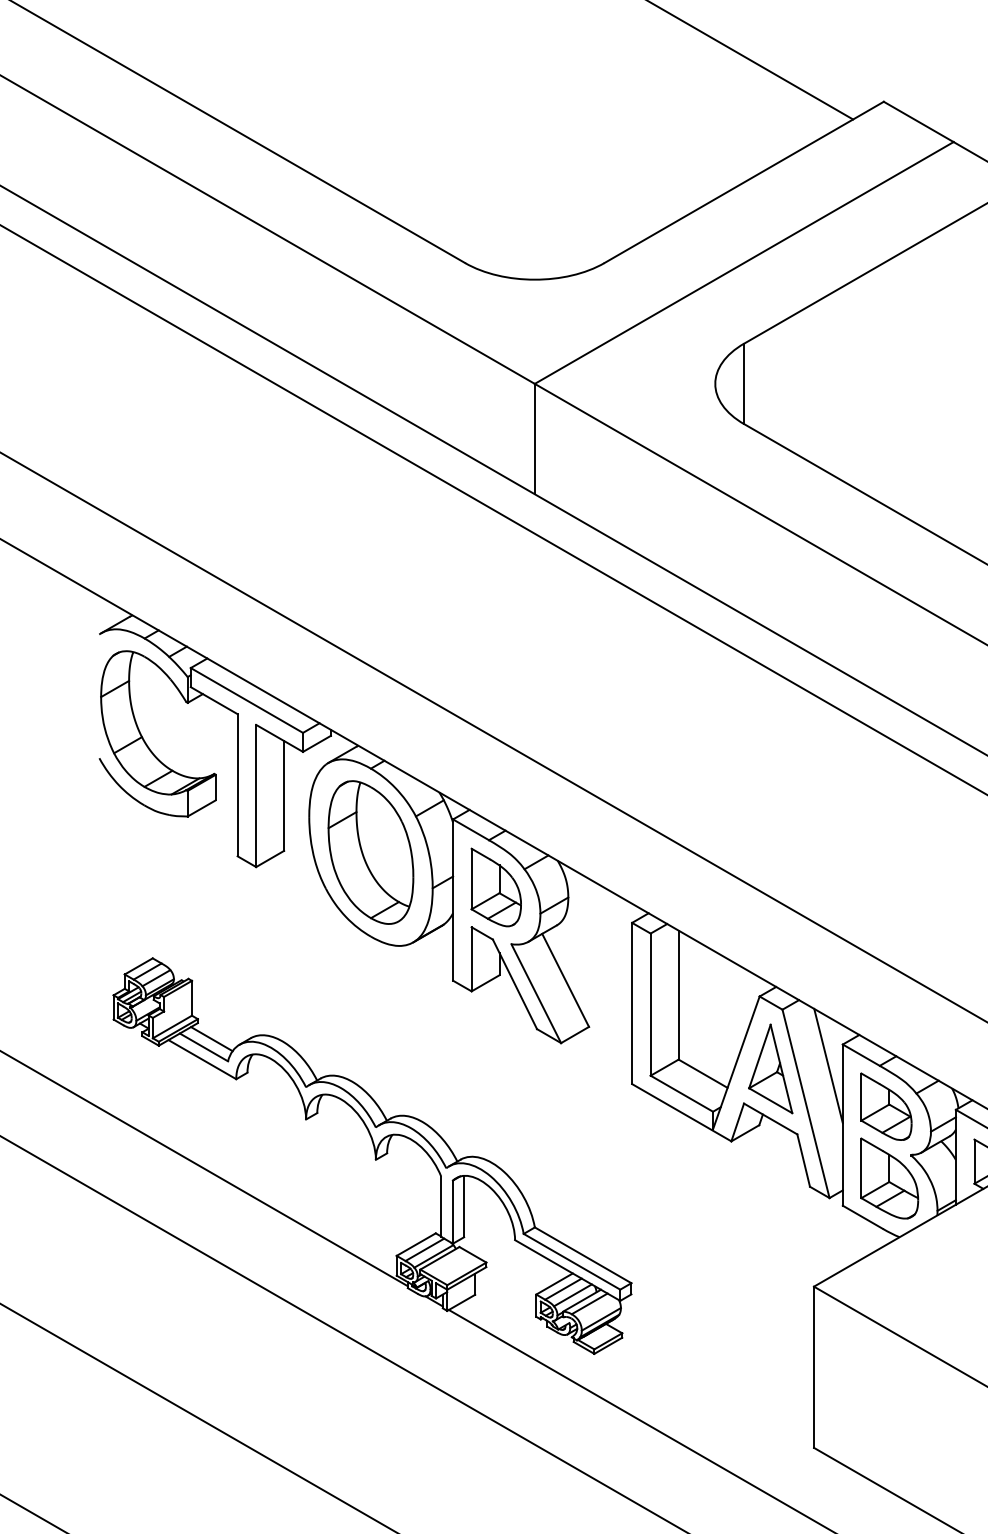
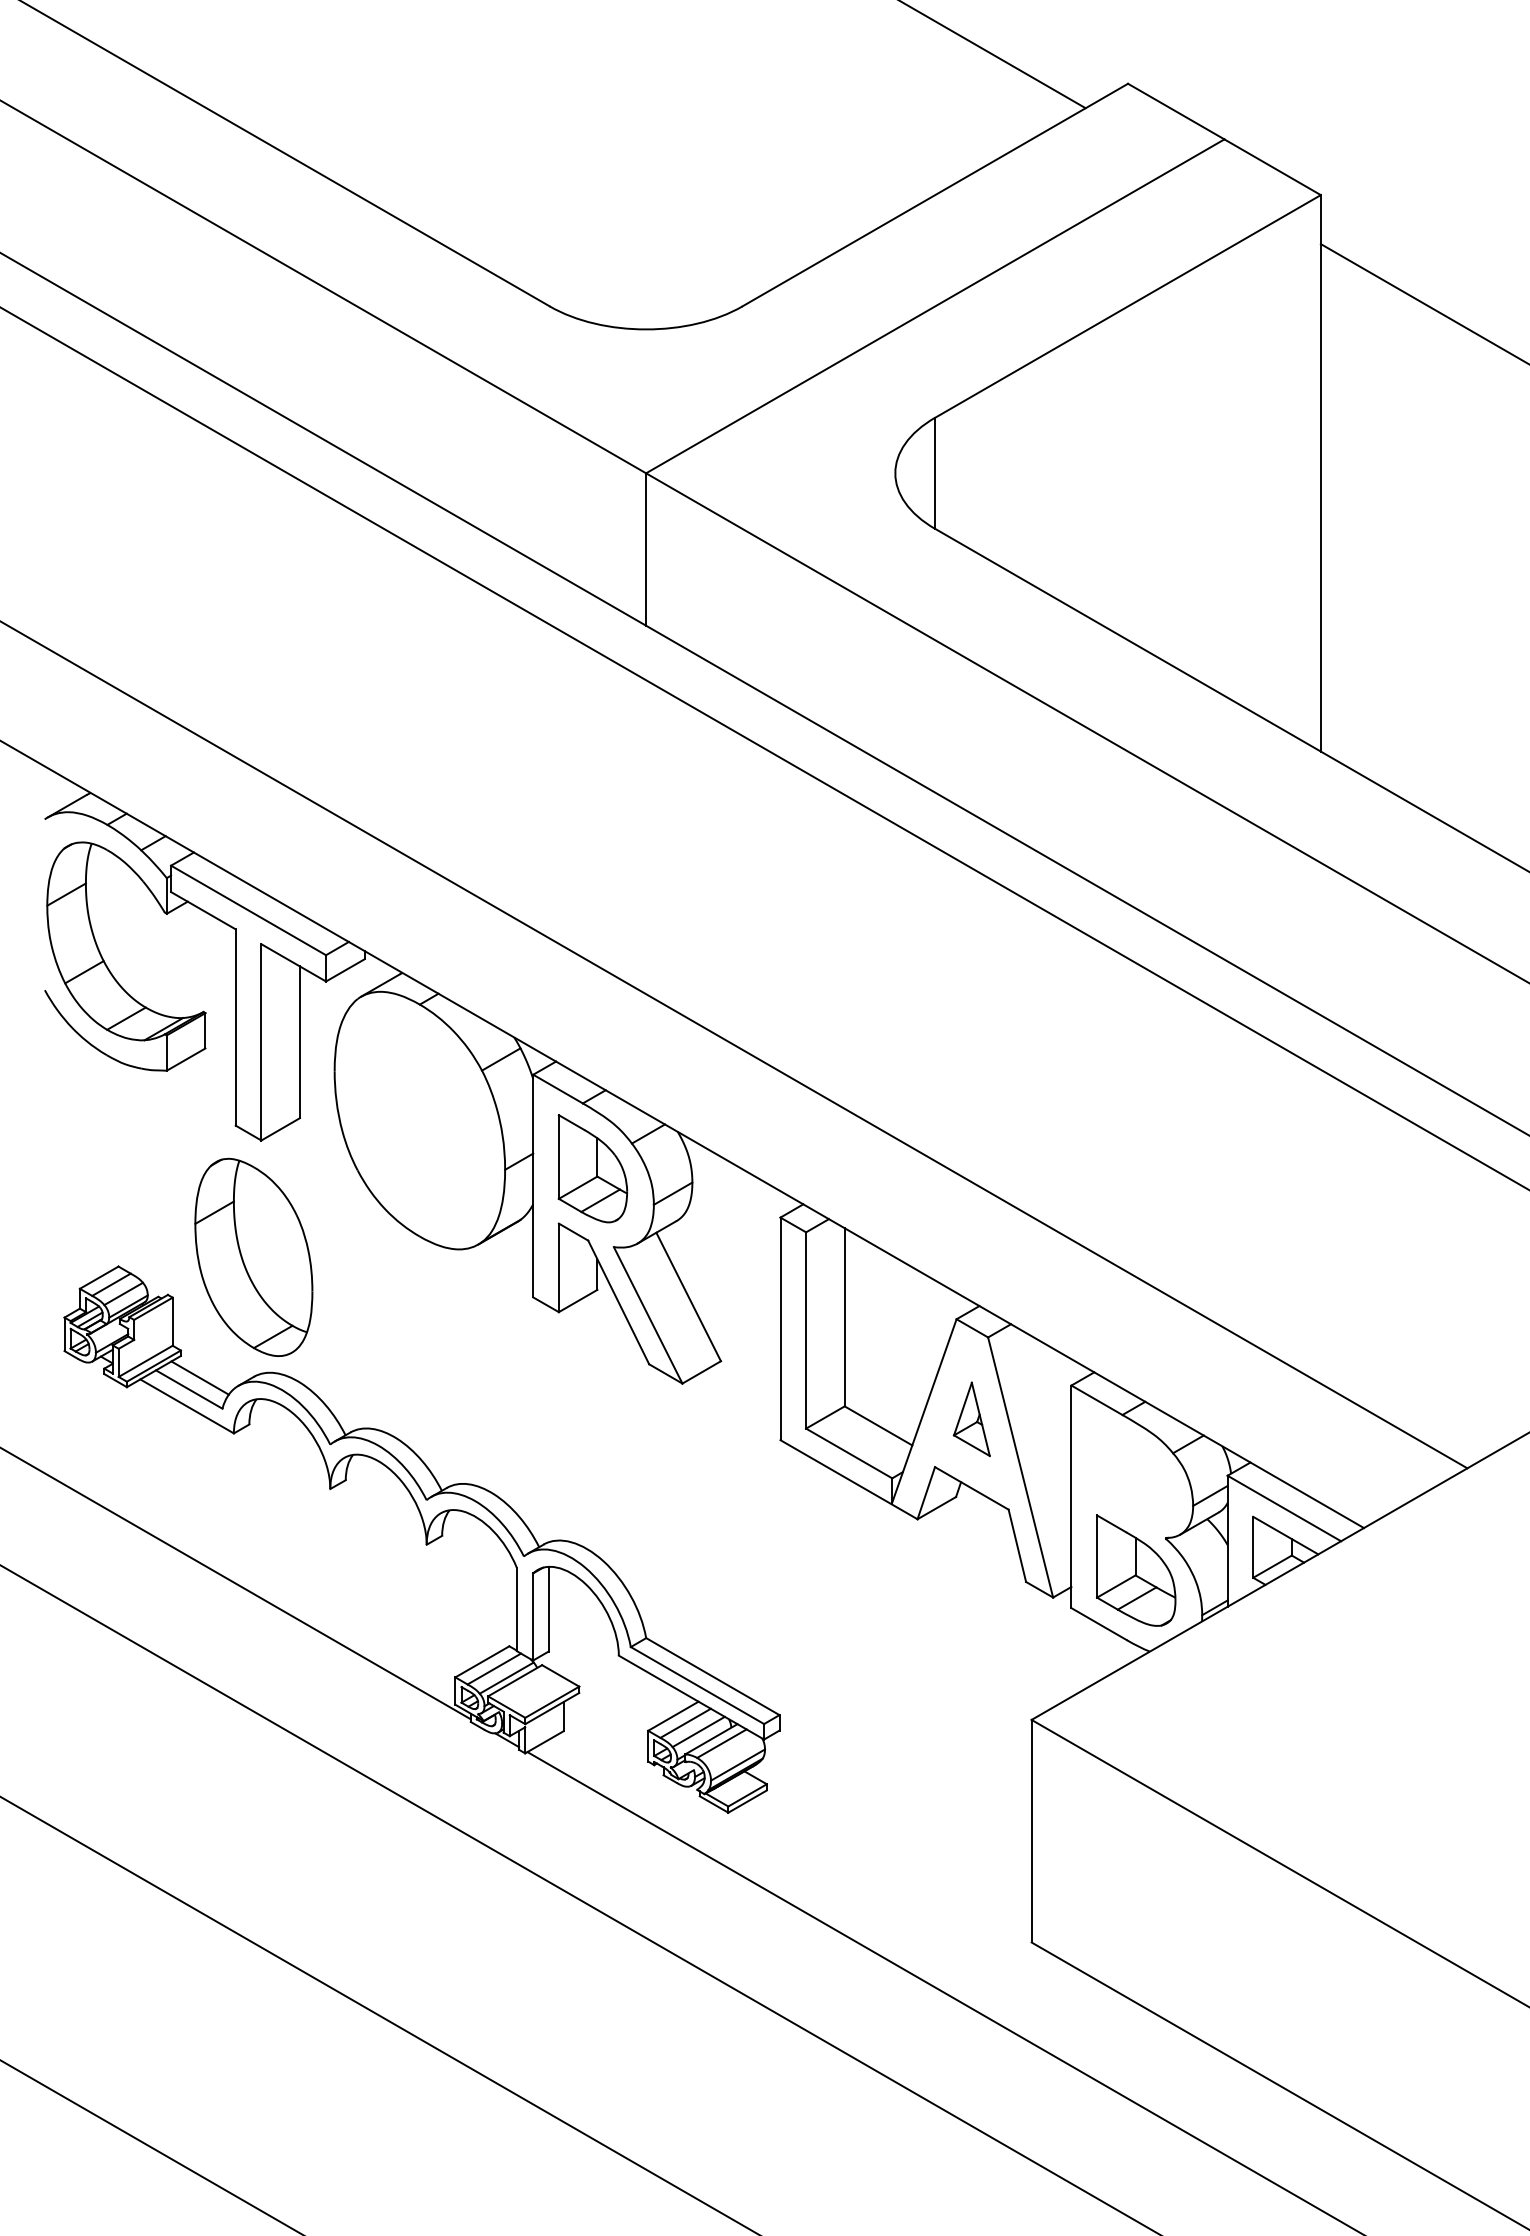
part: (370, 851) -> (253, 1256), moved
line: (828, 1066) -> (1051, 1415), removed
part: (770, 1069) -> (971, 1419), size x0.6
part: (886, 1106) -> (1131, 1471), removed

